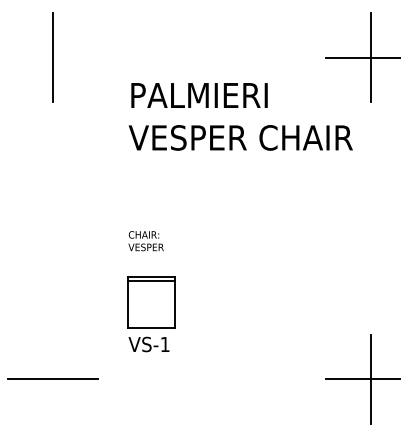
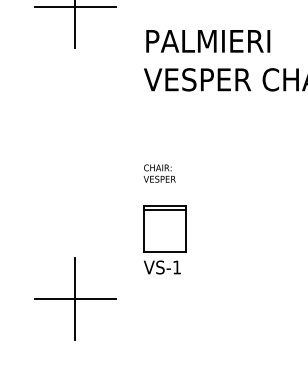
line: (53, 57) -> (75, 6), added
line: (53, 379) -> (75, 299), added

